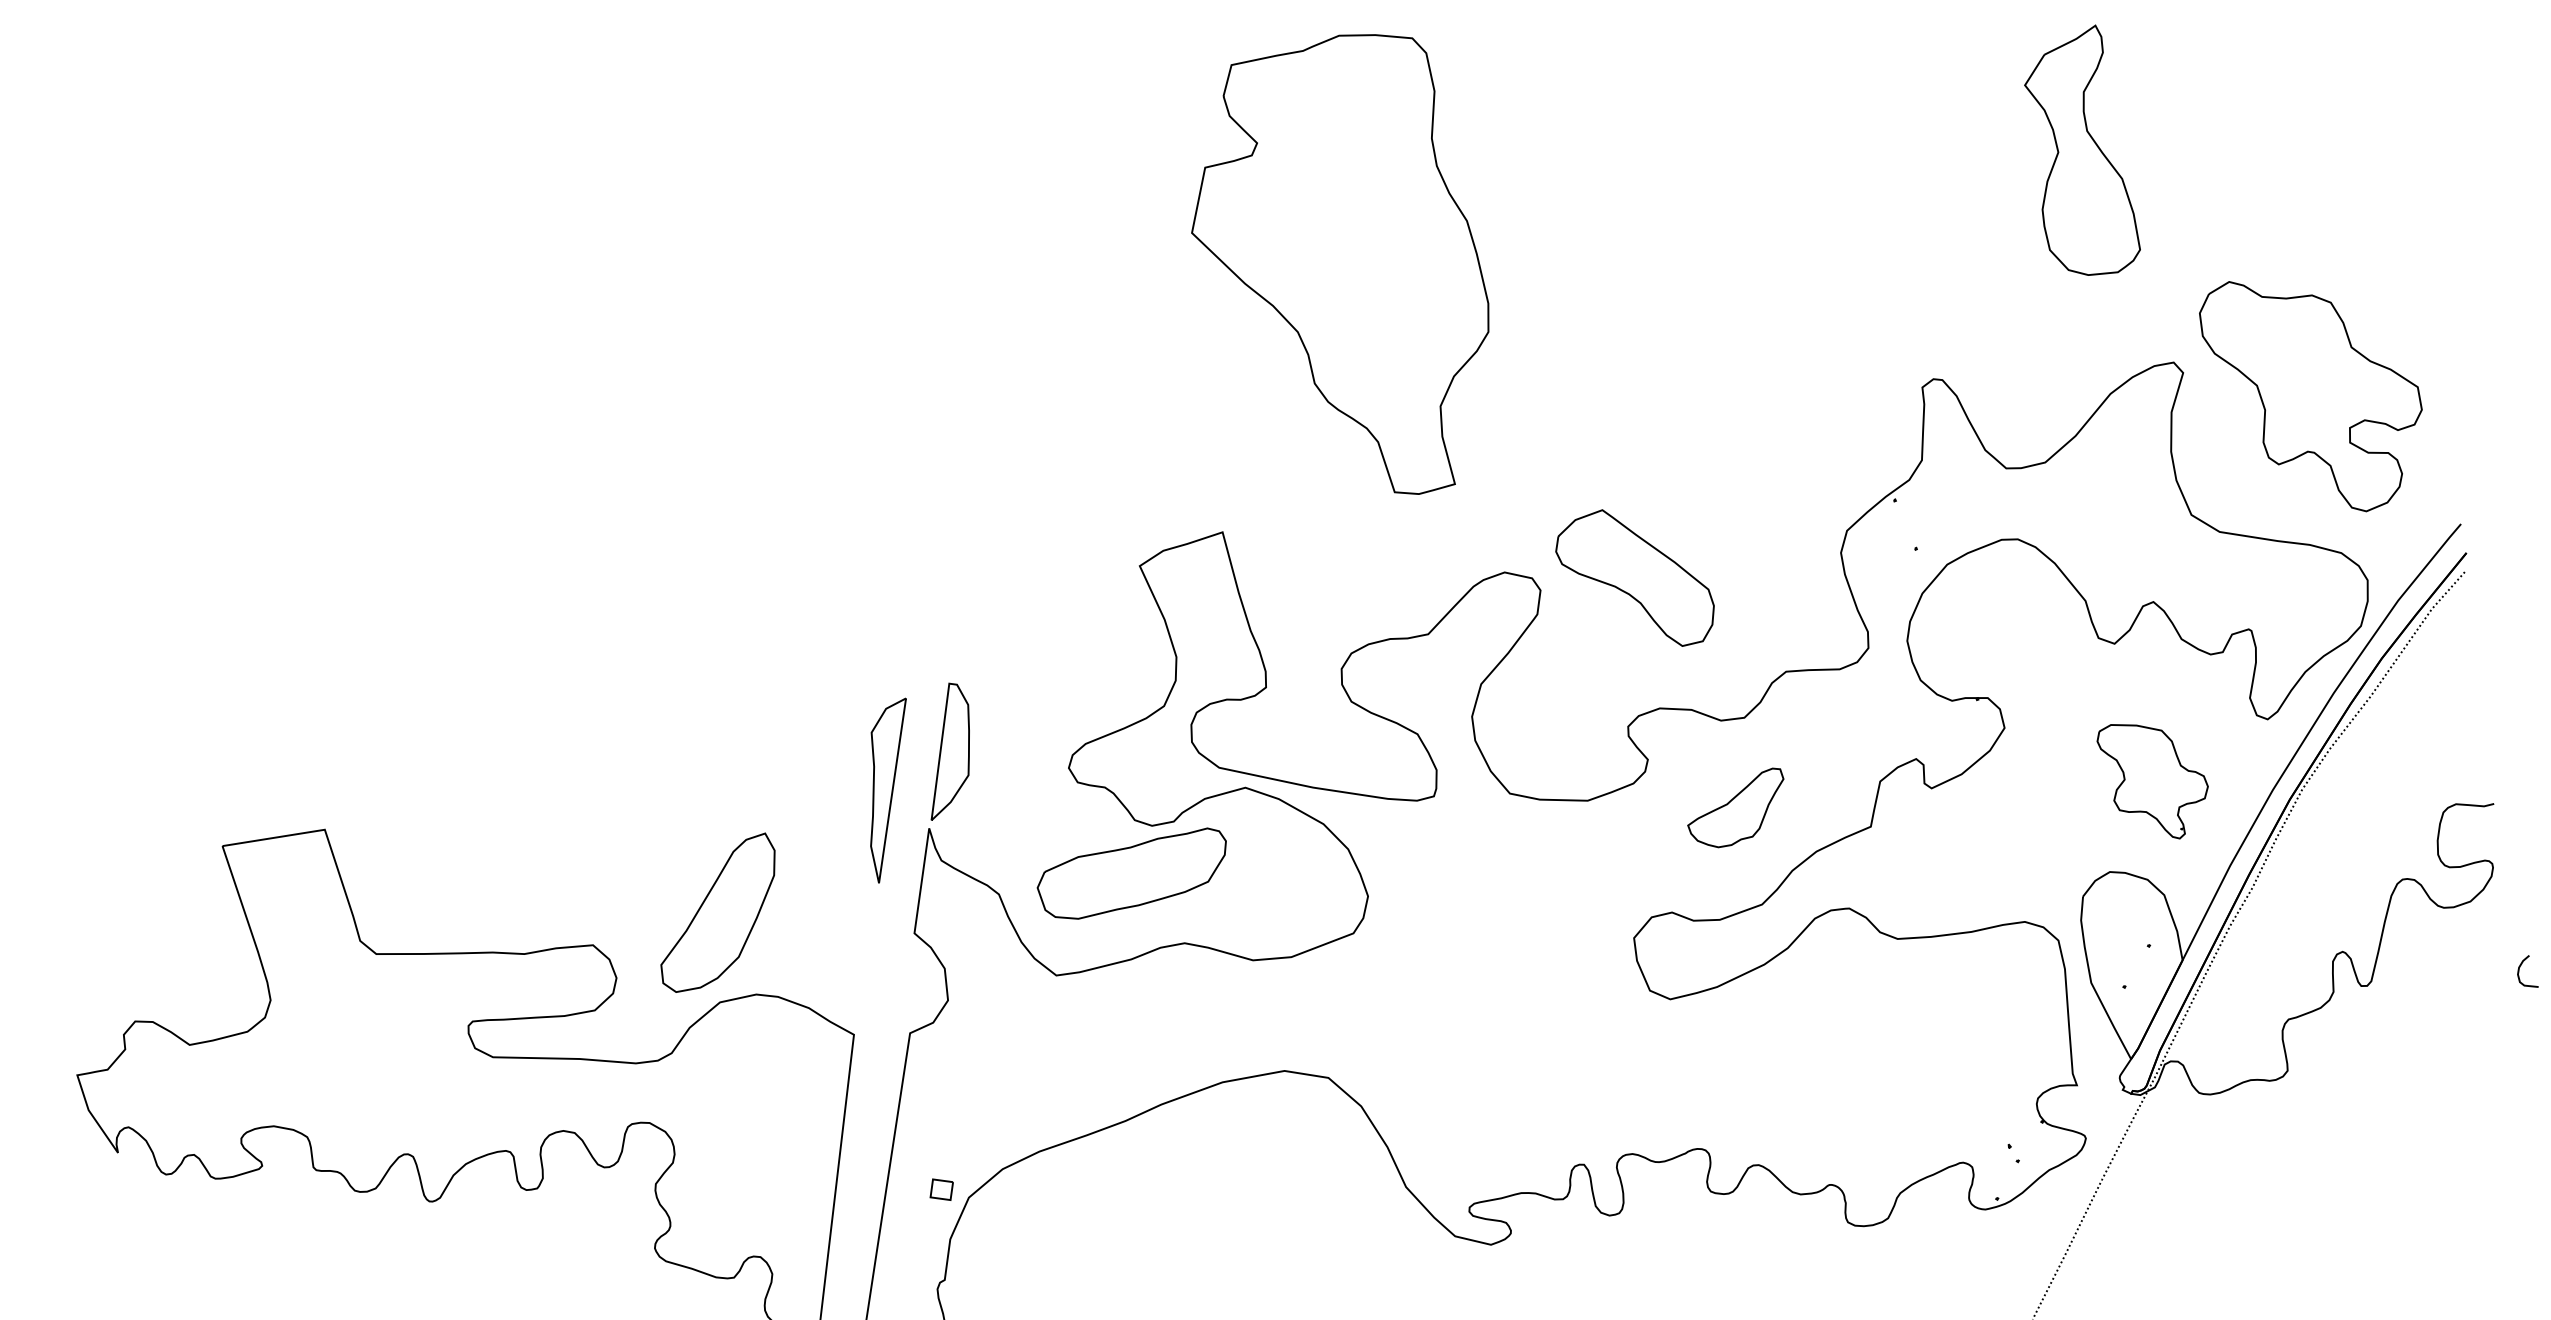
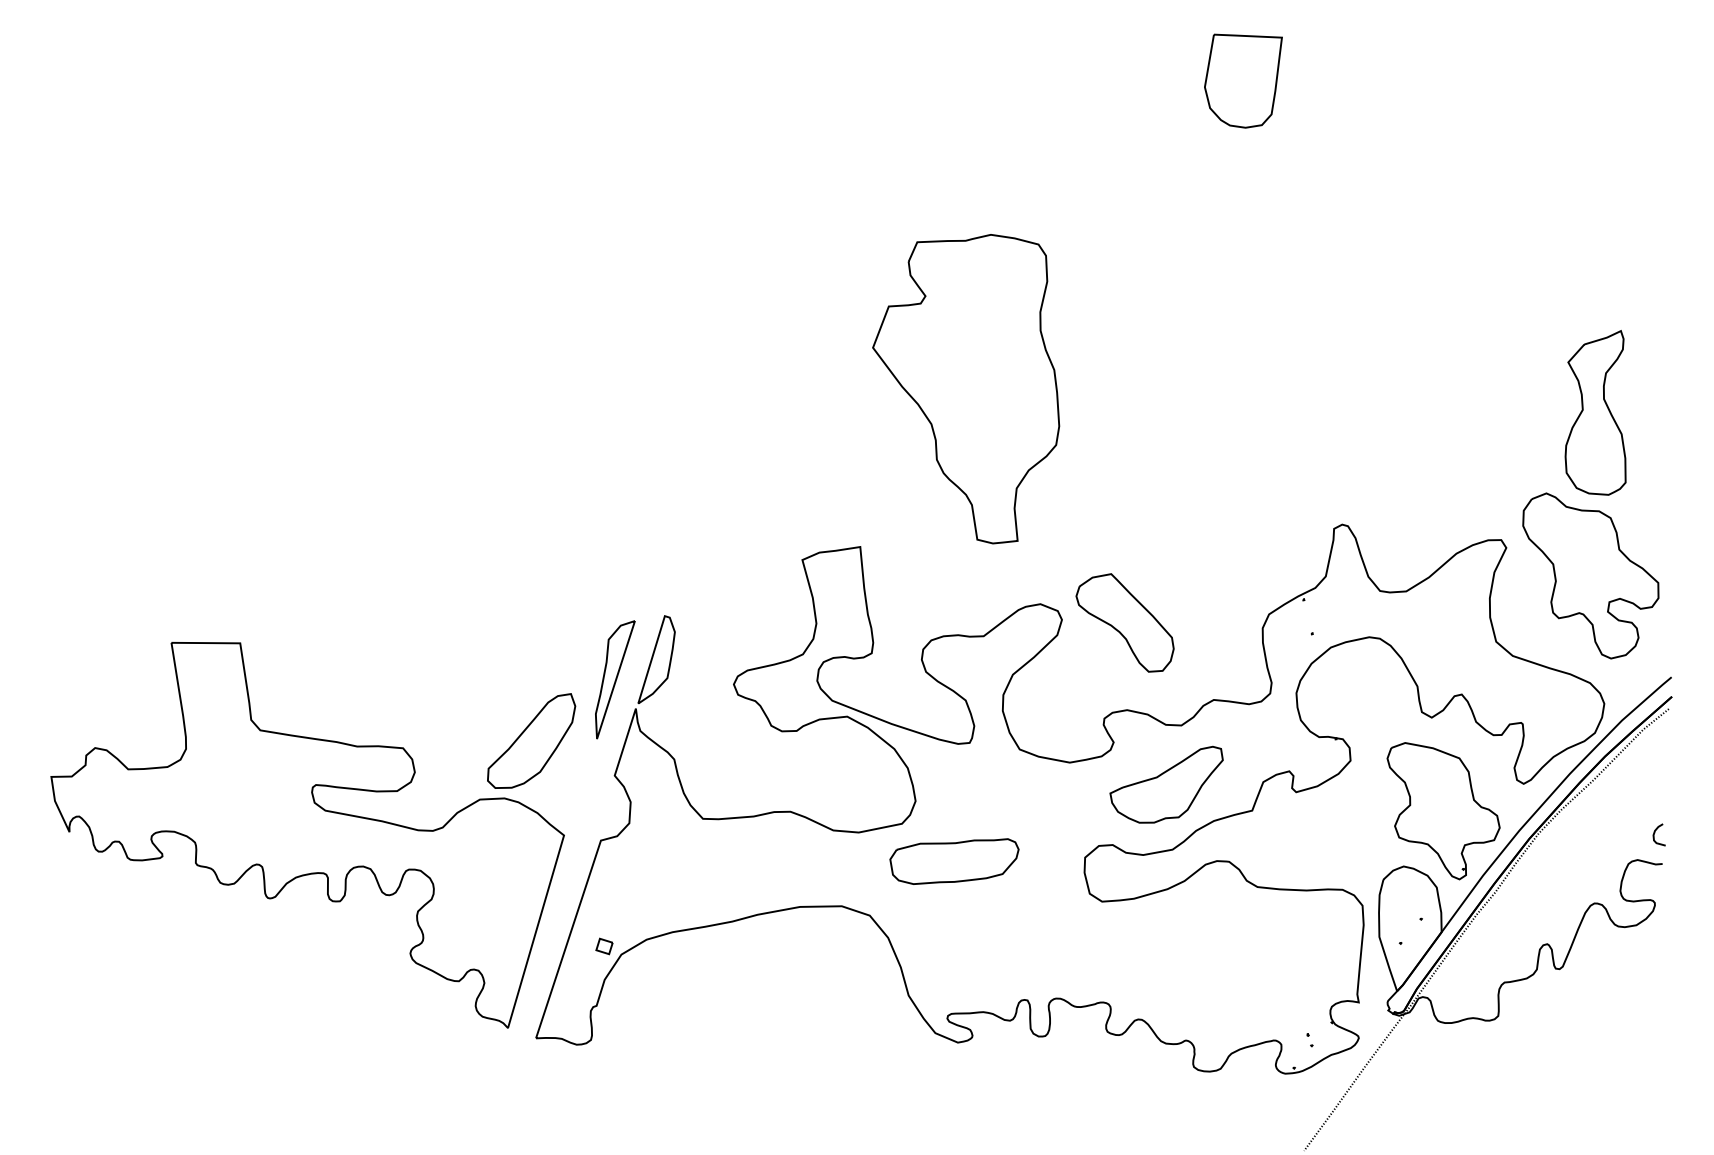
part: (2077, 153) -> (1595, 412), moved
part: (2155, 780) -> (1443, 811), size x1.67
part: (1736, 809) -> (1166, 784), size x1.67
part: (1133, 874) -> (954, 861), moved
part: (718, 912) -> (531, 740), moved
curve: (2520, 971) -> (1655, 833), moved

